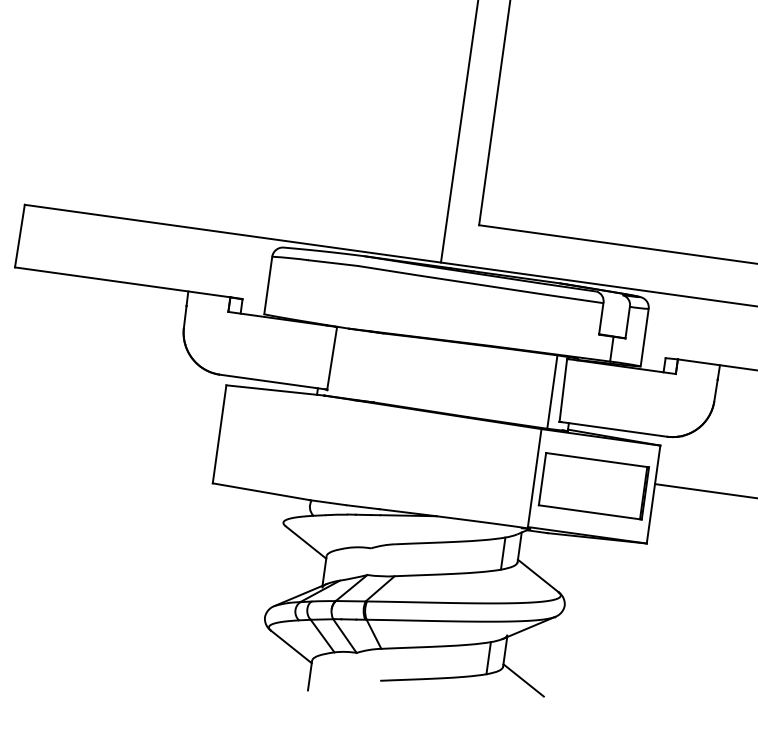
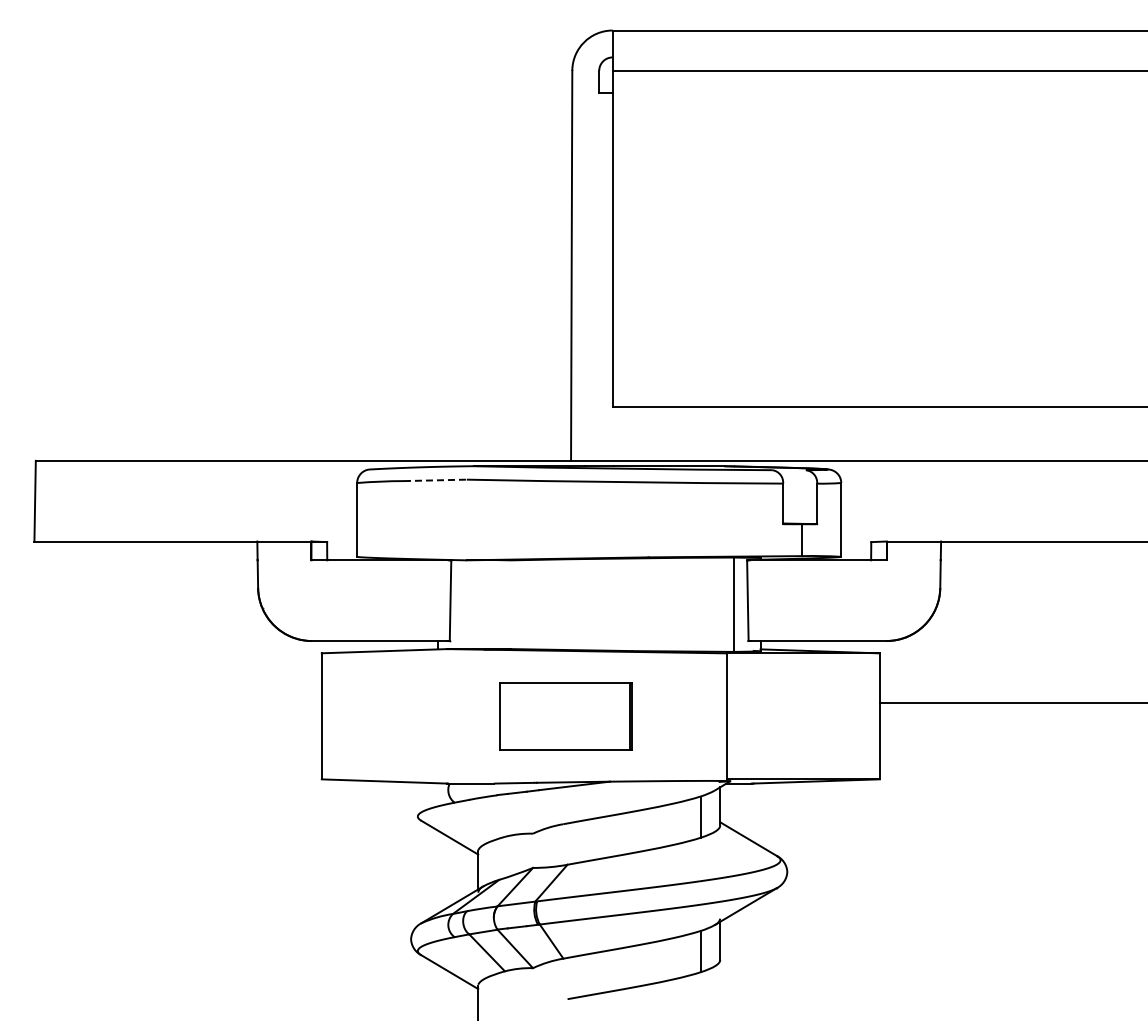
line: (333, 263) -> (435, 480), solid -> dashed
part: (593, 486) -> (565, 716), moved
line: (523, 680) -> (748, 973), removed

